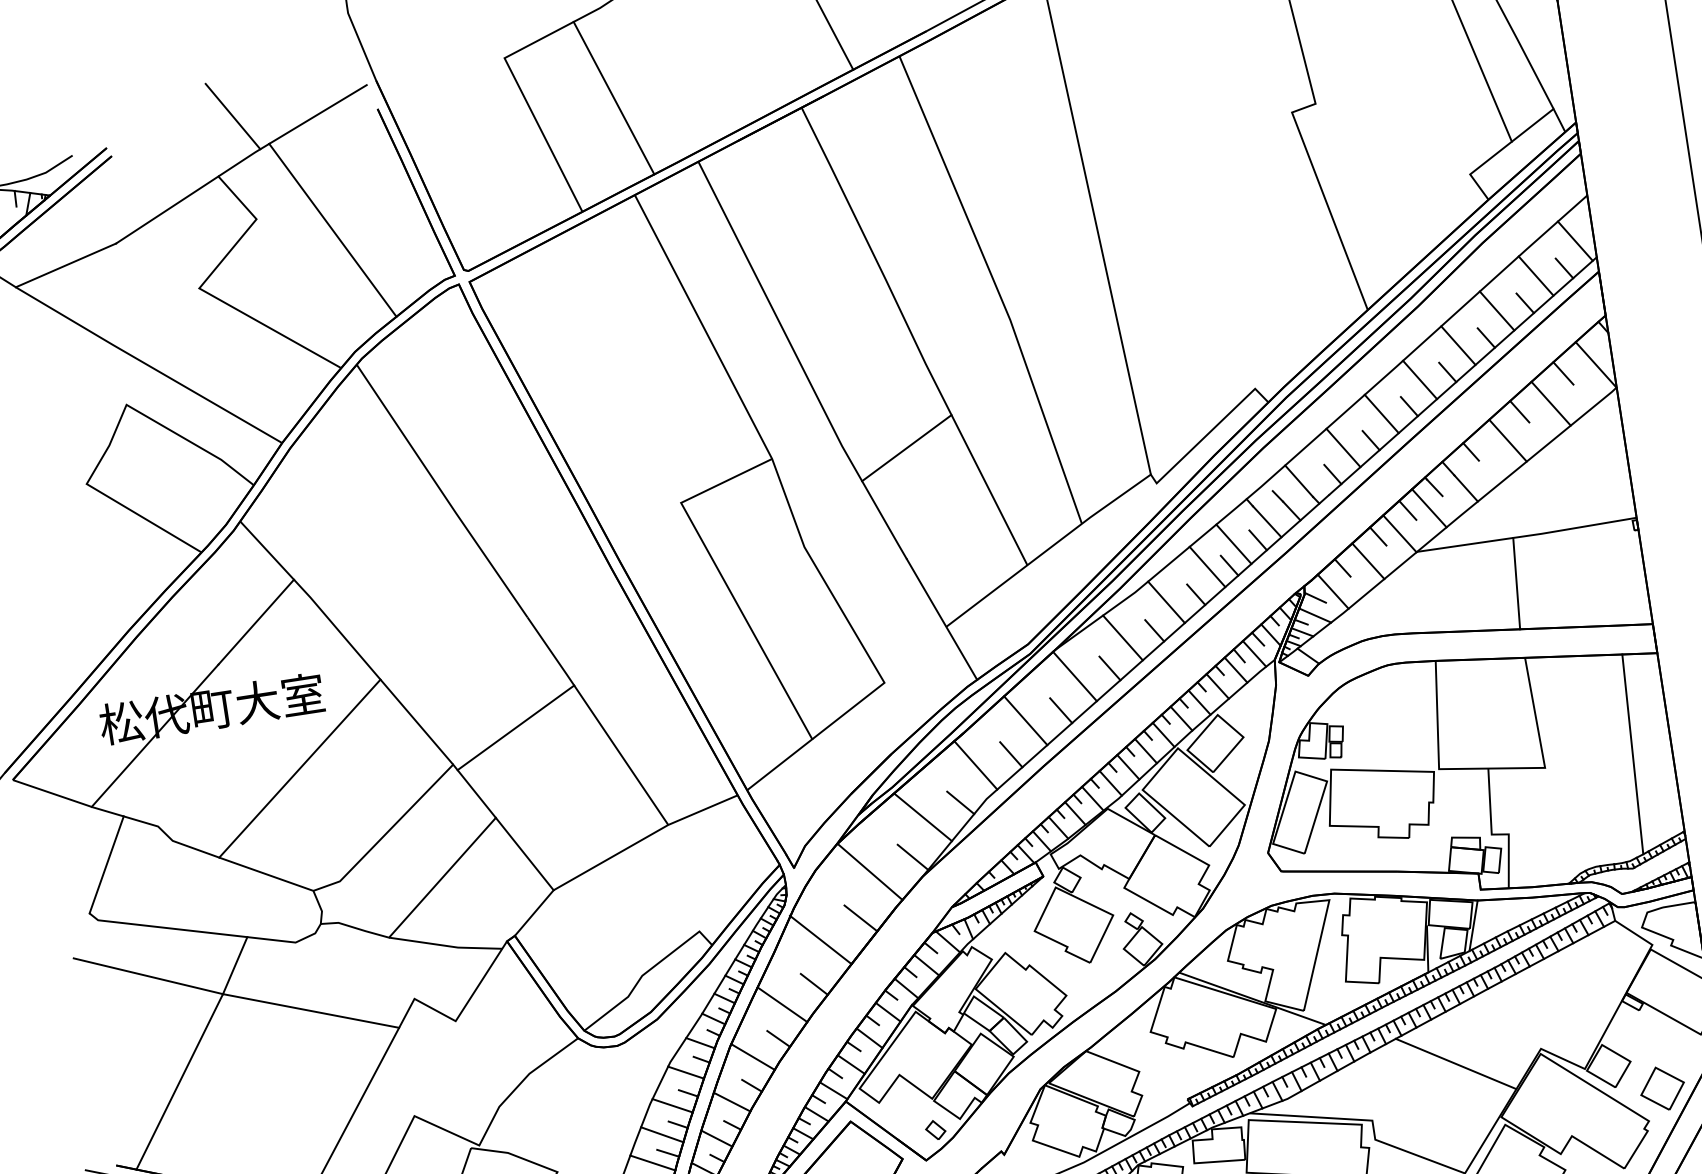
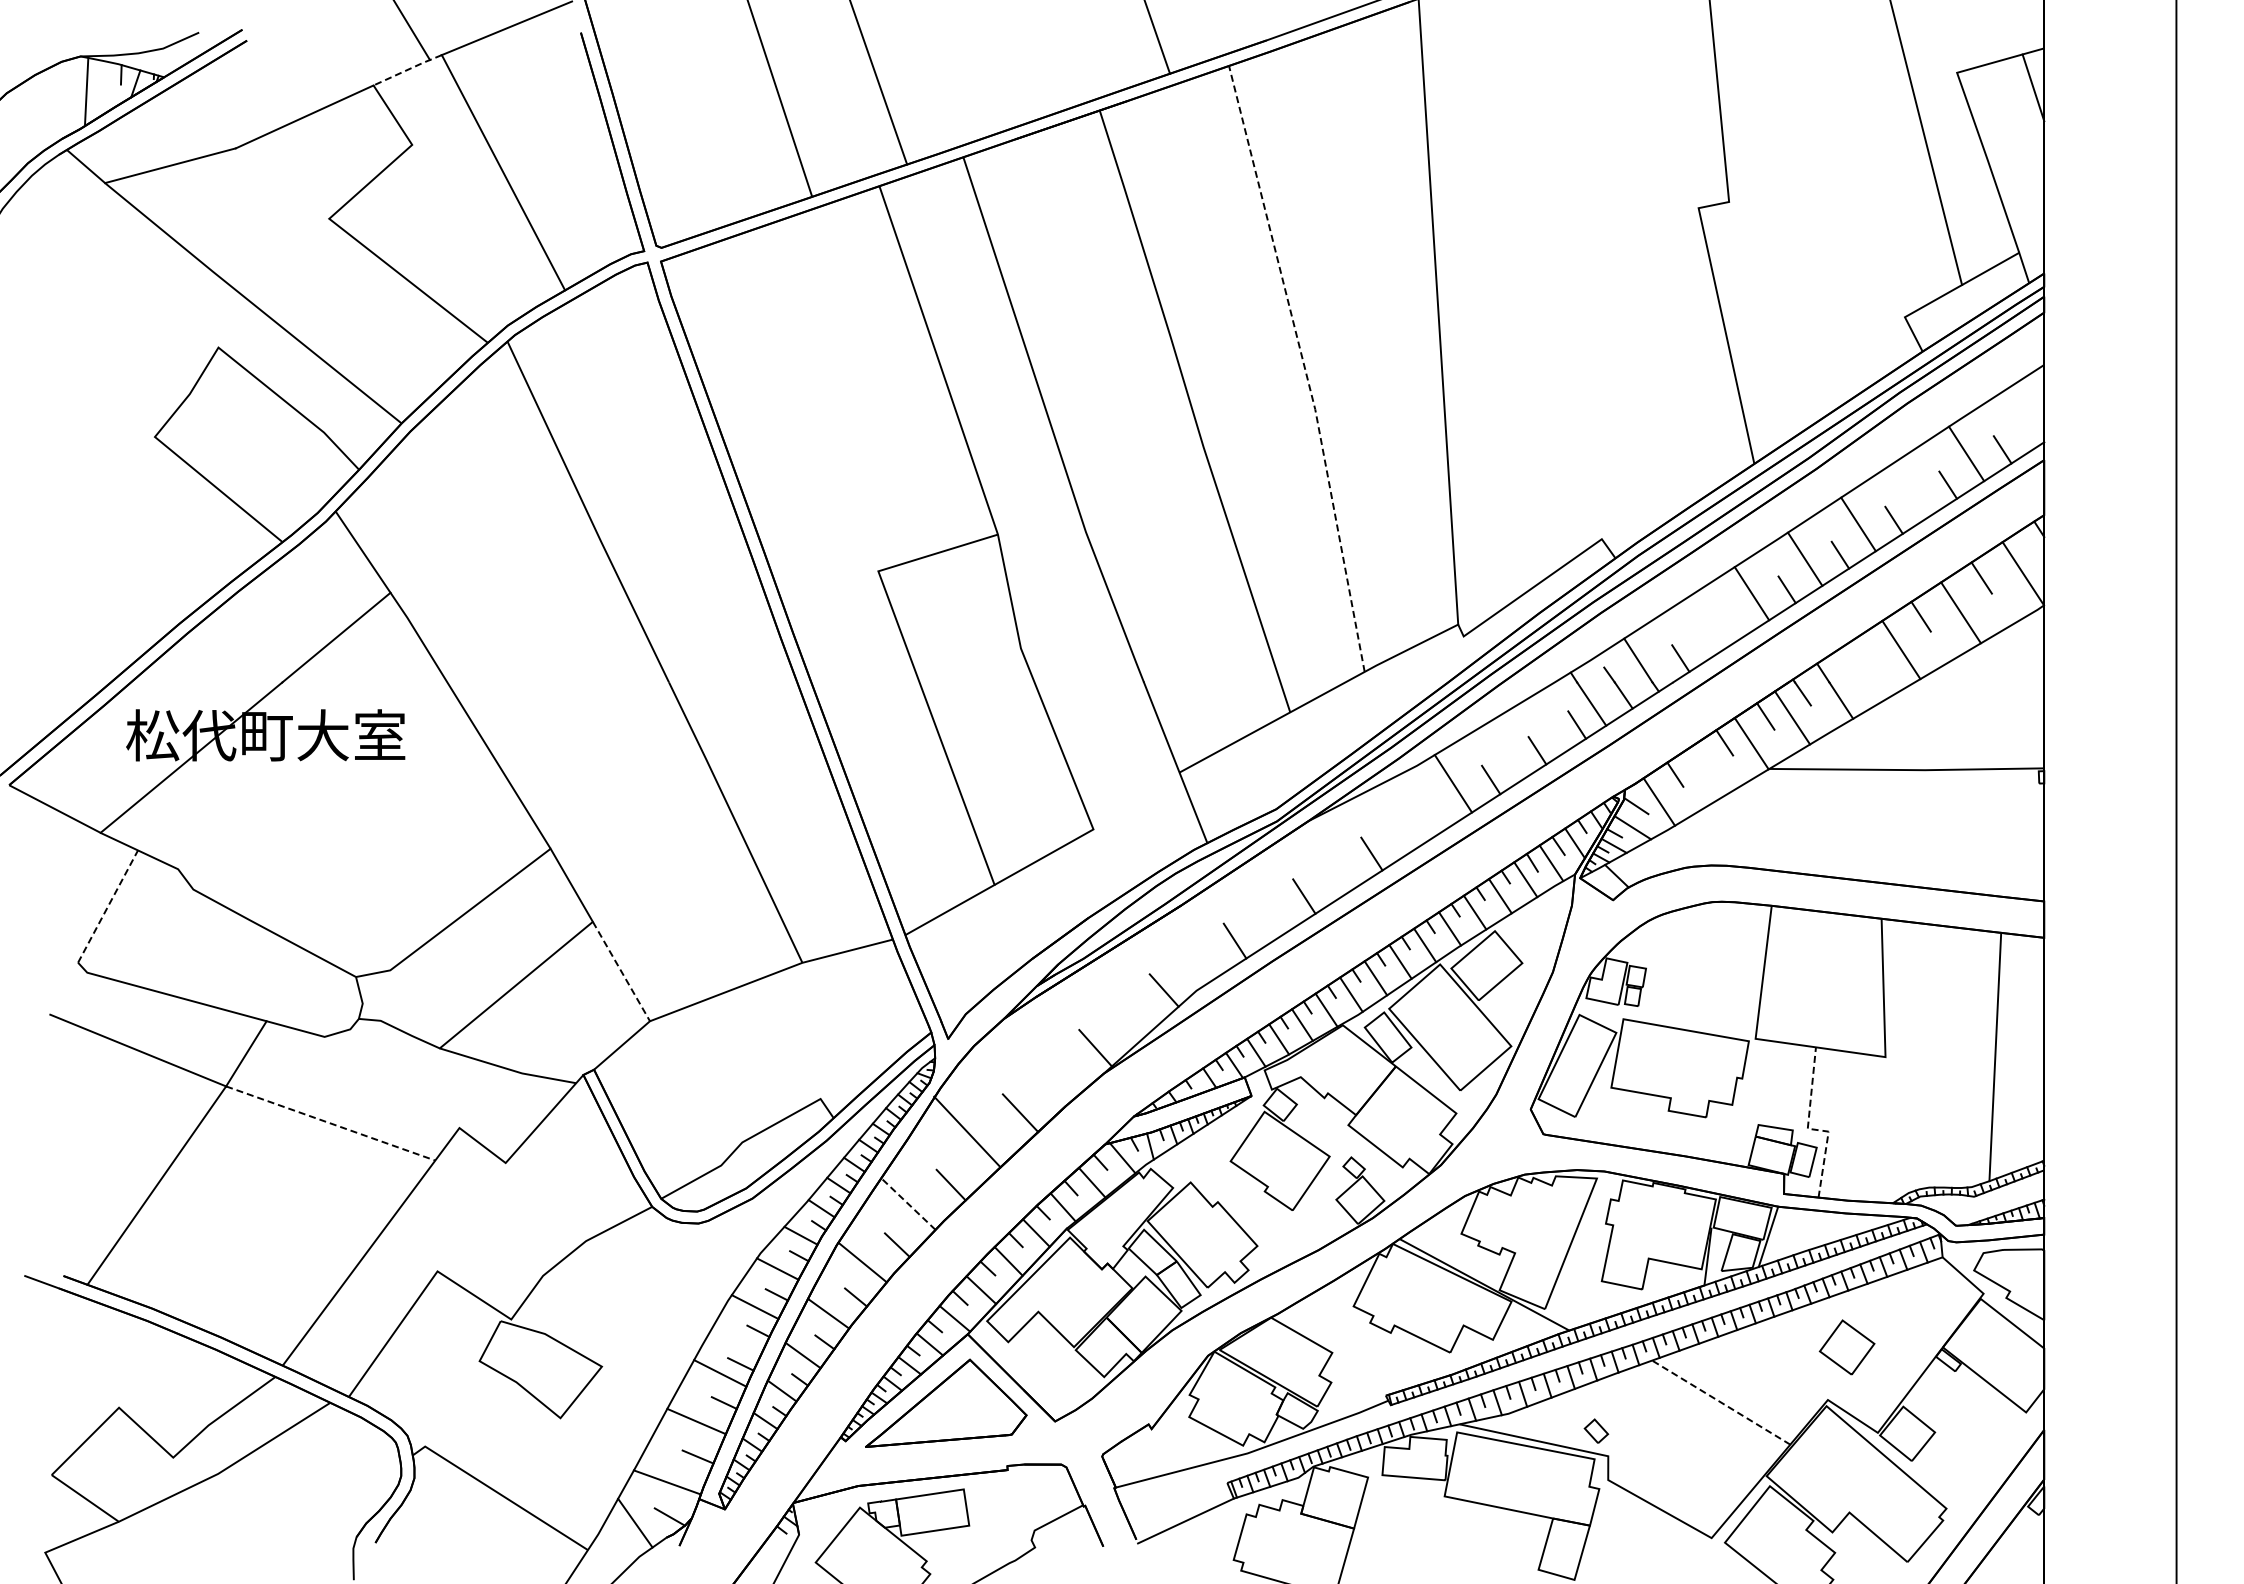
line: (243, 159) -> (407, 69), solid -> dashed
line: (1574, 241) -> (2020, 418), removed
line: (996, 287) -> (1304, 367), solid -> dashed
line: (1496, 311) -> (1911, 489), removed
line: (1370, 440) -> (1733, 623), removed
line: (1343, 447) -> (1698, 627), removed
line: (906, 448) -> (1164, 546), removed
line: (1471, 451) -> (1854, 656), removed
line: (1233, 544) -> (1546, 725), removed
line: (1367, 561) -> (1707, 771), removed
line: (1207, 567) -> (1510, 748), removed
line: (1515, 582) -> (1884, 825), removed
line: (1154, 630) -> (1433, 816), removed
line: (1122, 638) -> (1393, 819), removed
line: (1074, 676) -> (1327, 857), removed
line: (1026, 720) -> (1259, 902), removed
line: (516, 727) -> (634, 815), removed
line: (975, 765) -> (1189, 947), removed
line: (299, 768) -> (362, 824), removed
line: (923, 816) -> (1115, 1000), removed
line: (1494, 834) -> (1810, 1129), solid -> dashed
line: (524, 854) -> (621, 971), solid -> dashed
line: (107, 864) -> (108, 906), solid -> dashed
line: (869, 871) -> (1039, 1057), removed
line: (782, 1004) -> (908, 1203), solid -> dashed
line: (310, 1011) -> (330, 1123), solid -> dashed
line: (1456, 1063) -> (1721, 1402), solid -> dashed
part: (1662, 1088) -> (1846, 1347), moved
part: (935, 1129) -> (1596, 1430), moved
line: (661, 1134) -> (736, 1340), removed

